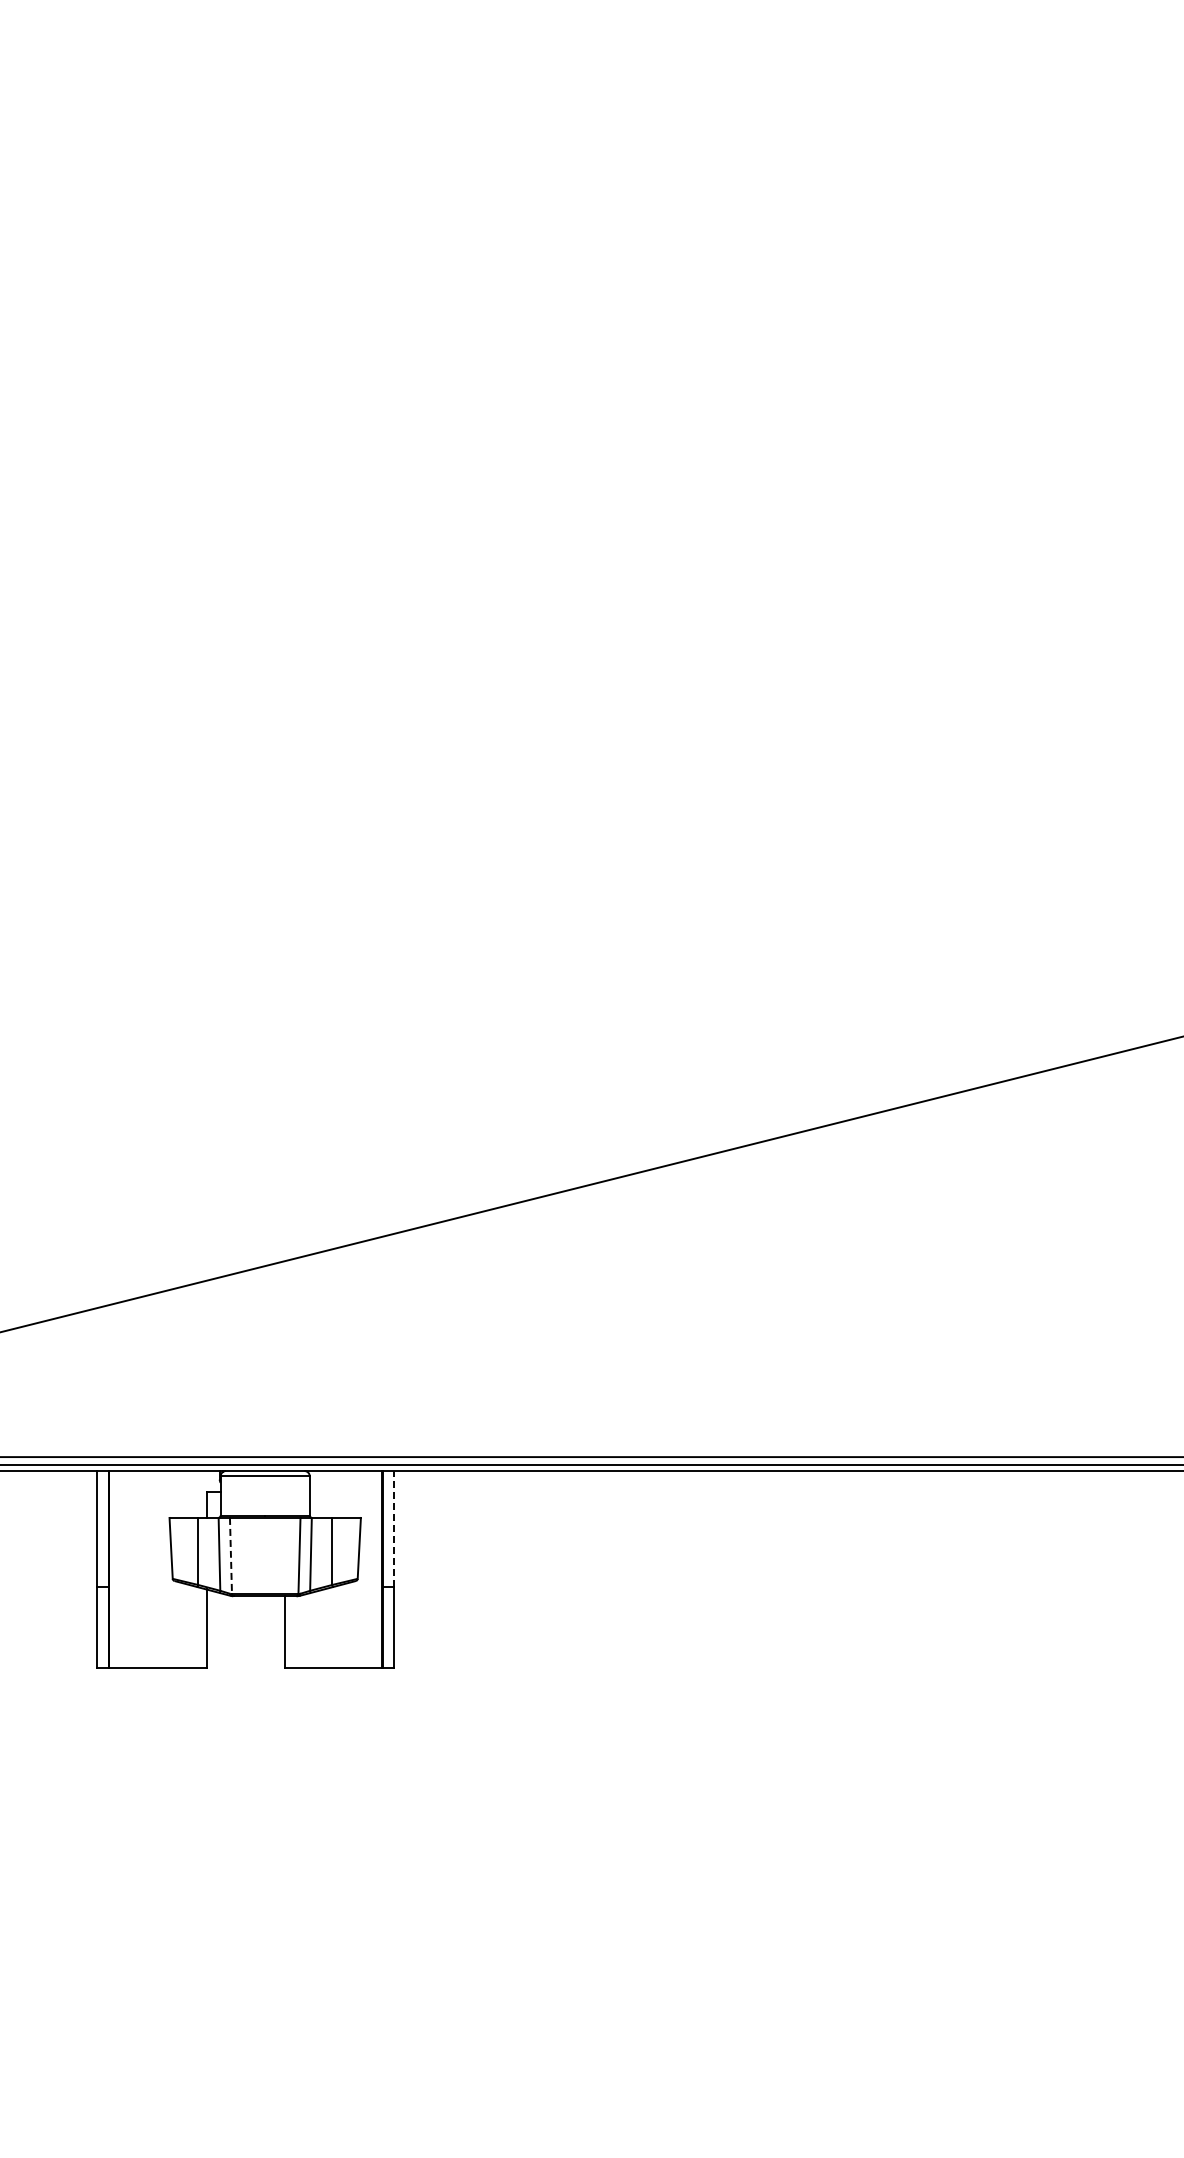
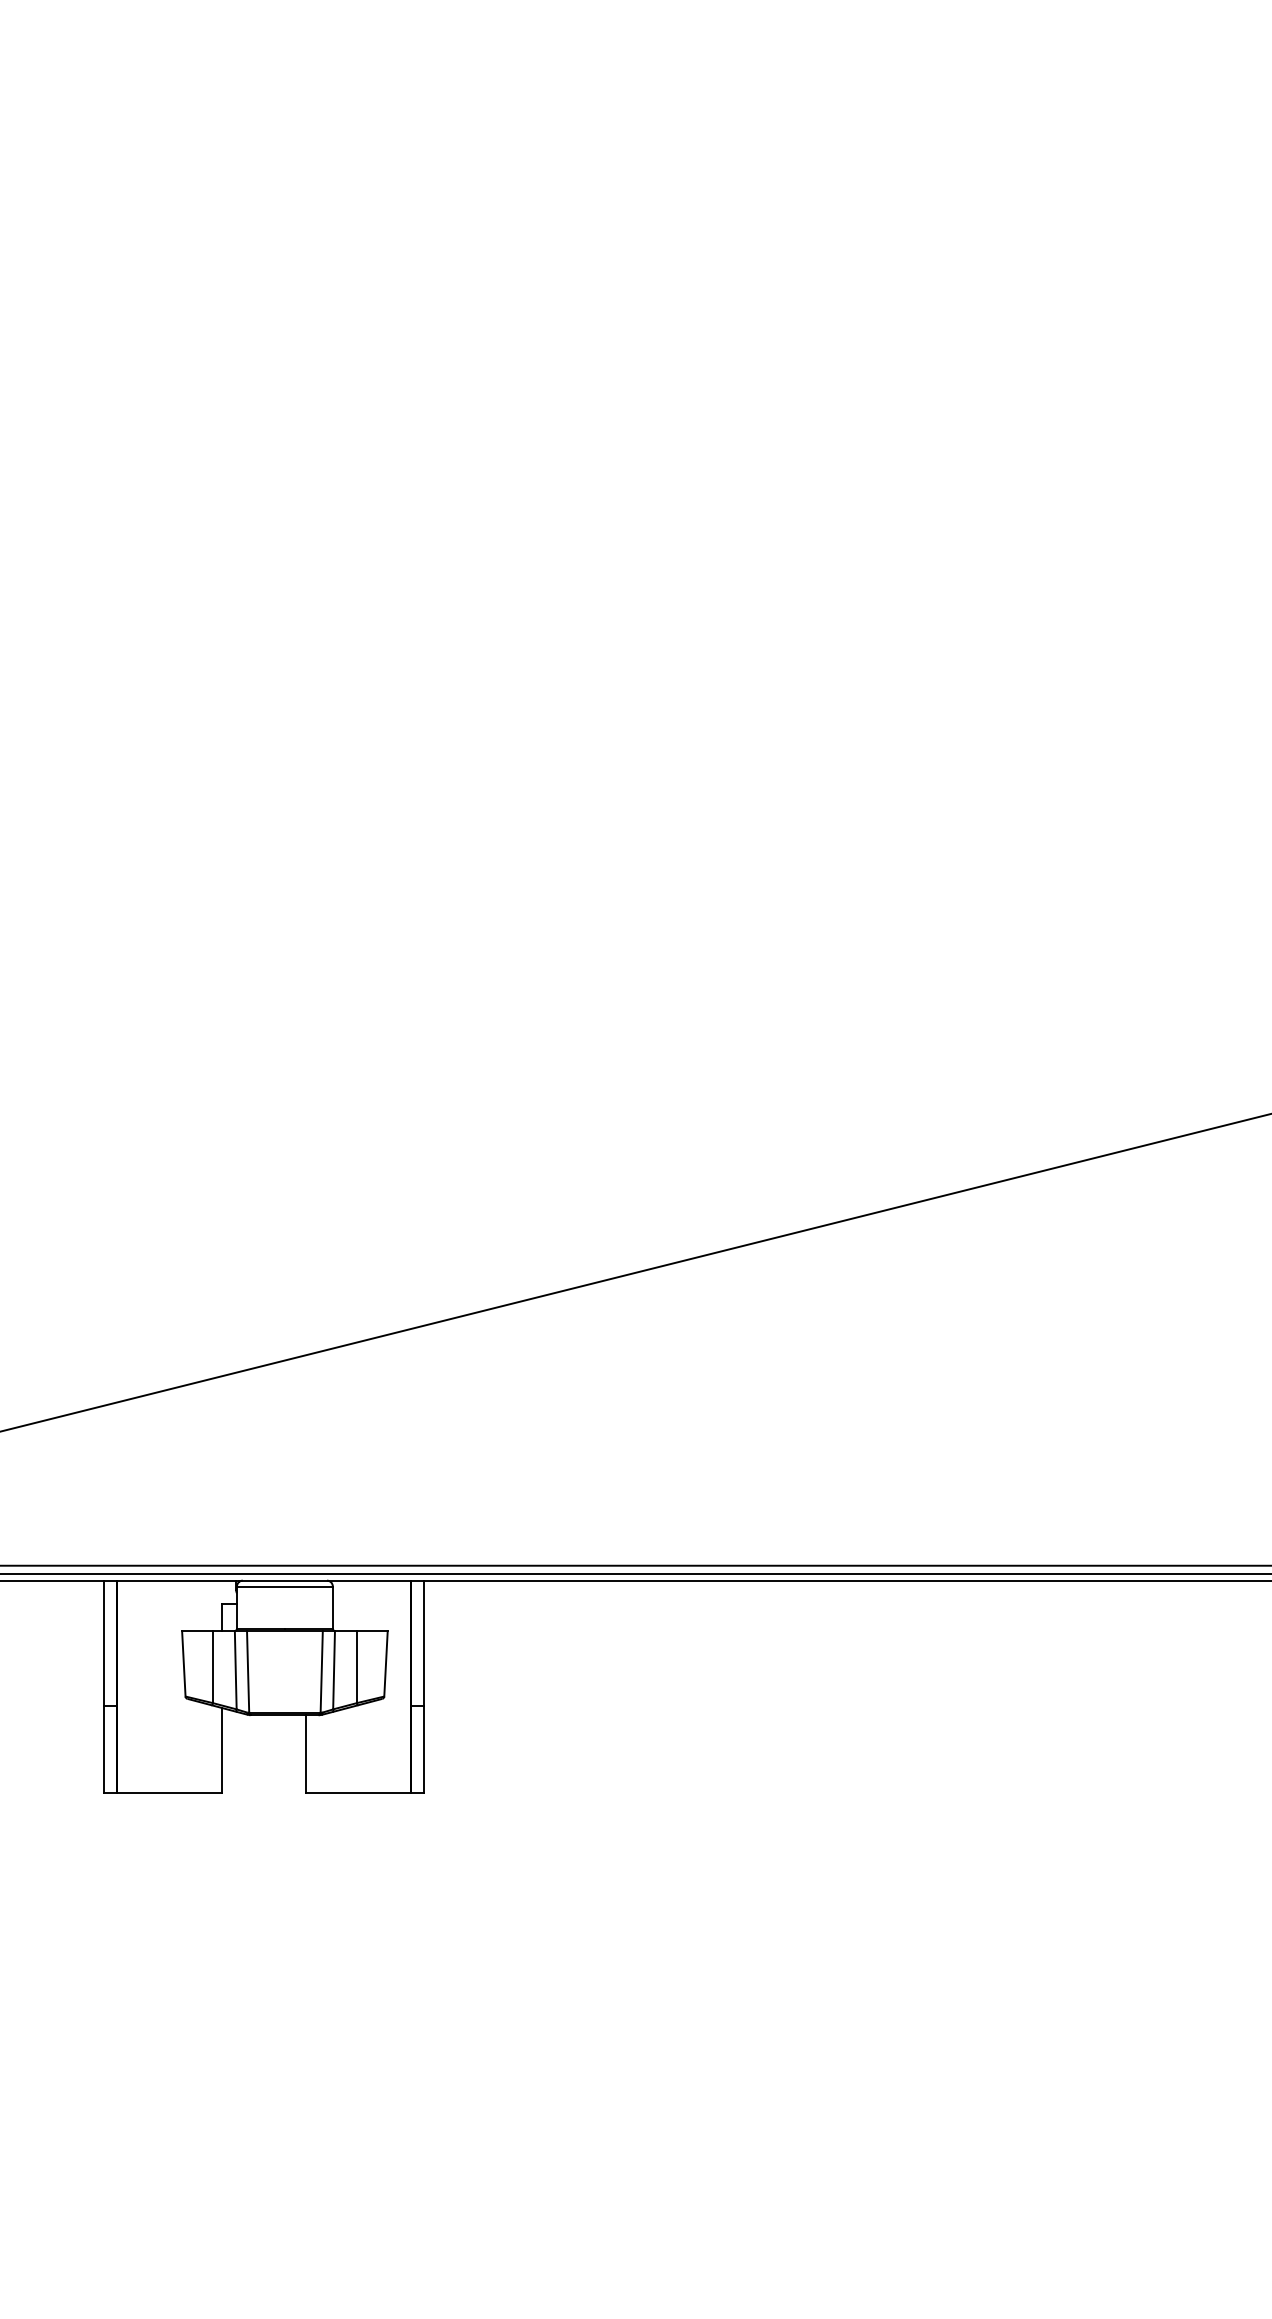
line: (394, 1528) -> (423, 1642), dashed -> solid
line: (230, 1556) -> (247, 1672), dashed -> solid

